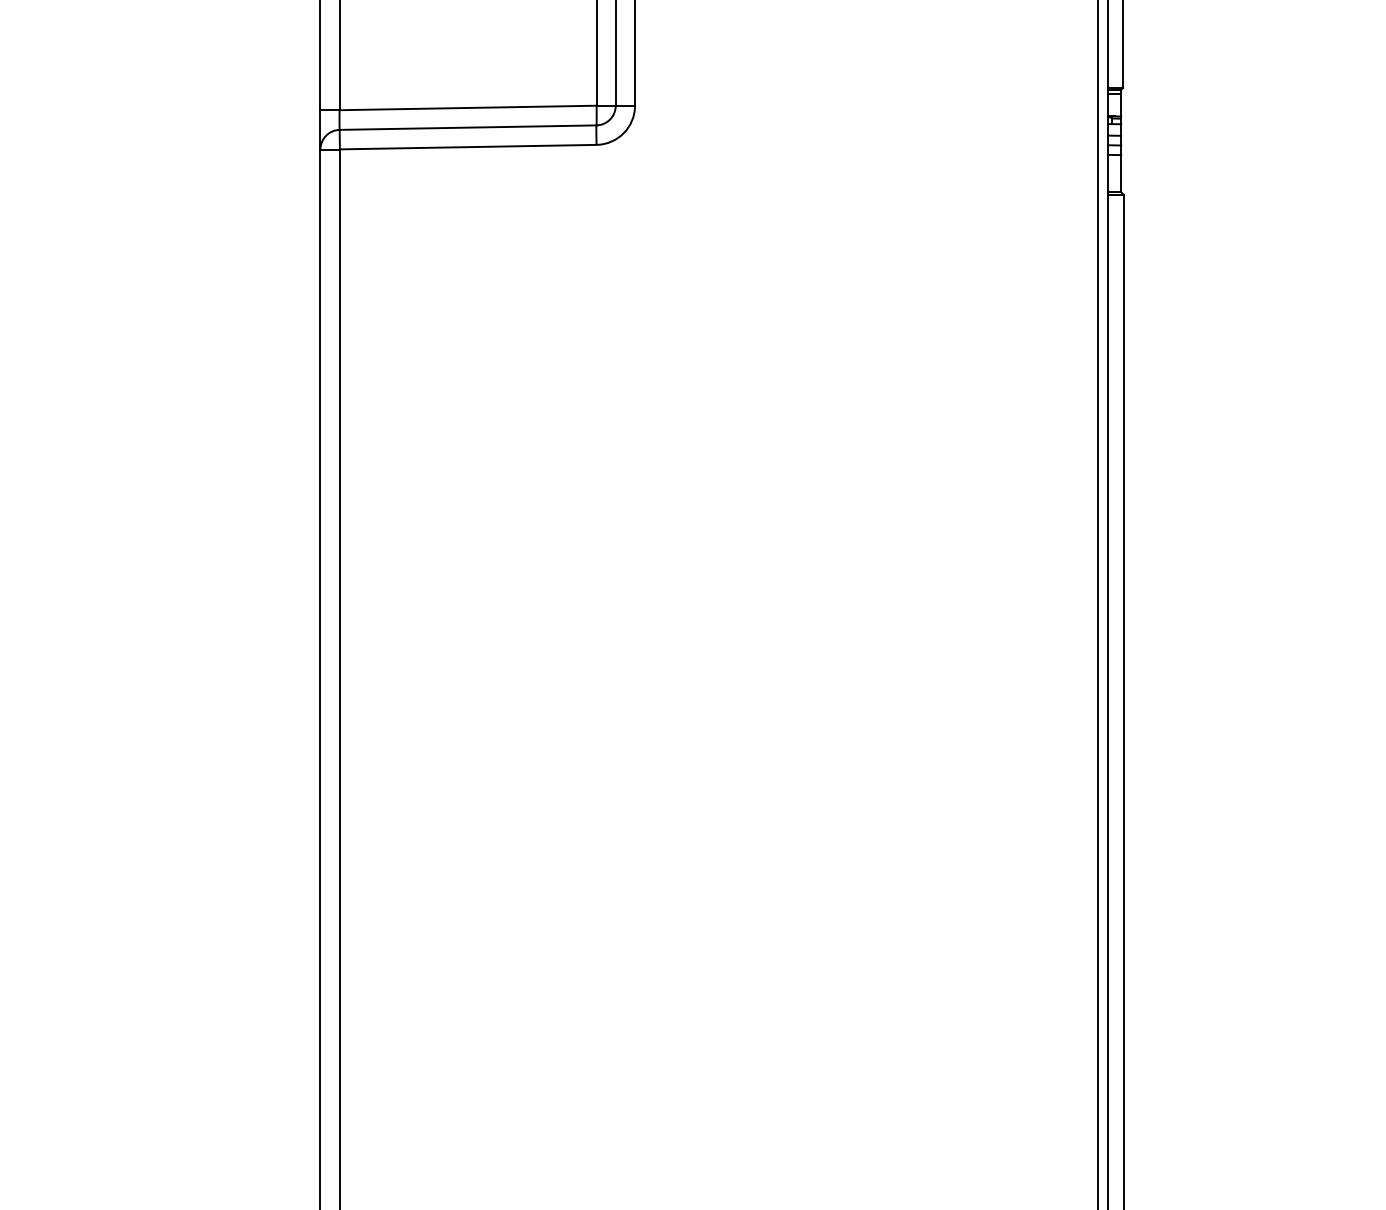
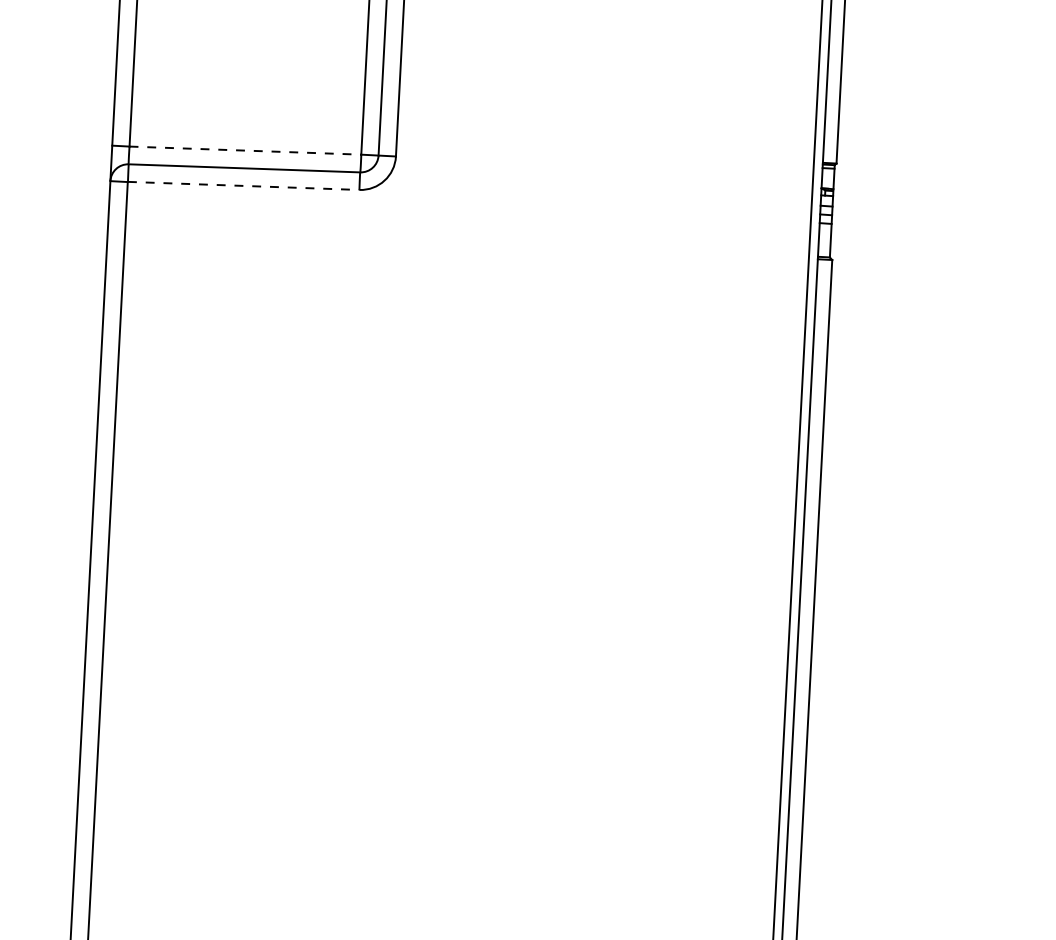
line: (468, 107) -> (245, 150), solid -> dashed
line: (468, 147) -> (243, 186), solid -> dashed

